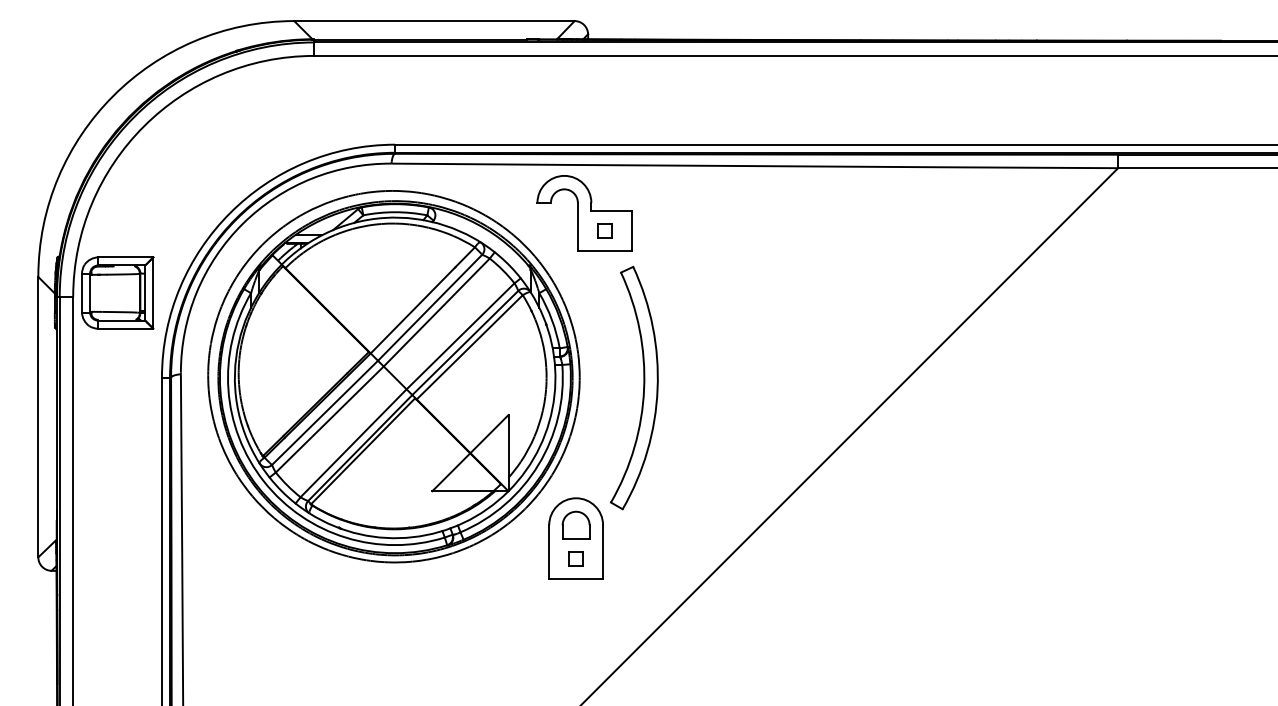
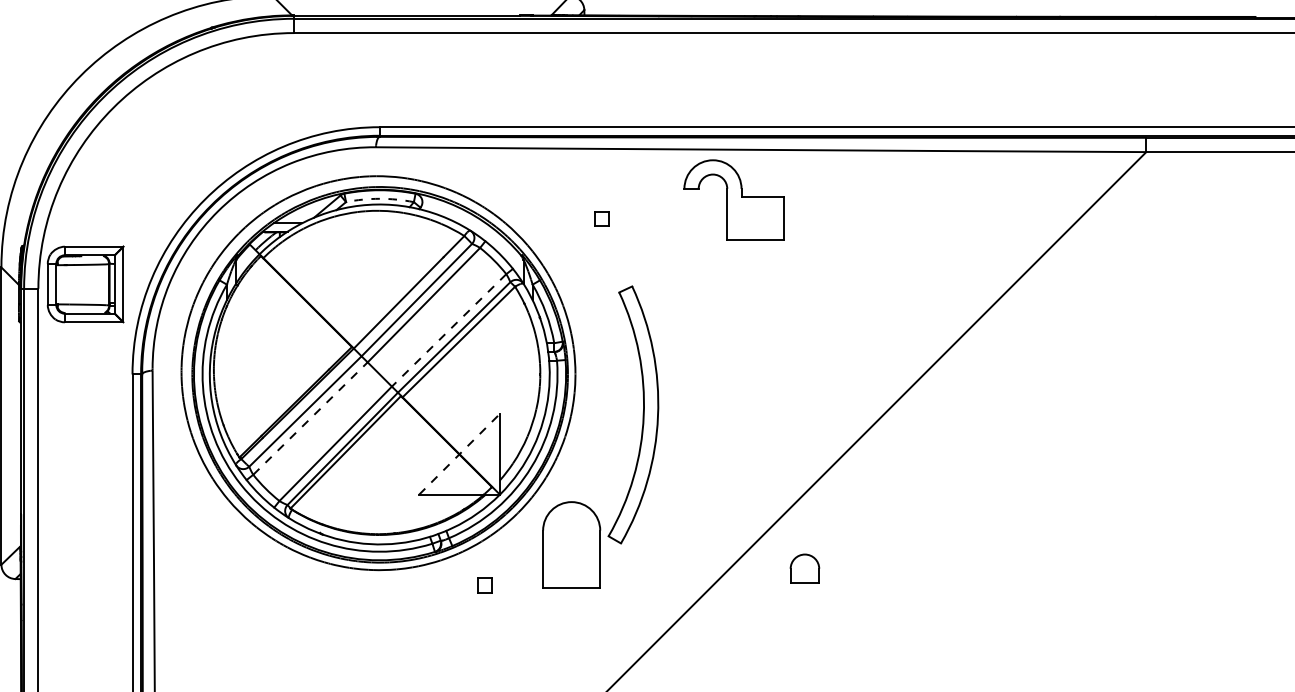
arc: (395, 212) -> (380, 199), solid -> dashed
part: (584, 213) -> (734, 200), moved
line: (460, 336) -> (449, 330), solid -> dashed
part: (643, 387) -> (643, 414), moved
line: (329, 419) -> (310, 418), solid -> dashed
line: (470, 453) -> (459, 454), solid -> dashed
part: (575, 524) -> (804, 568), moved
part: (575, 558) -> (484, 585), moved

